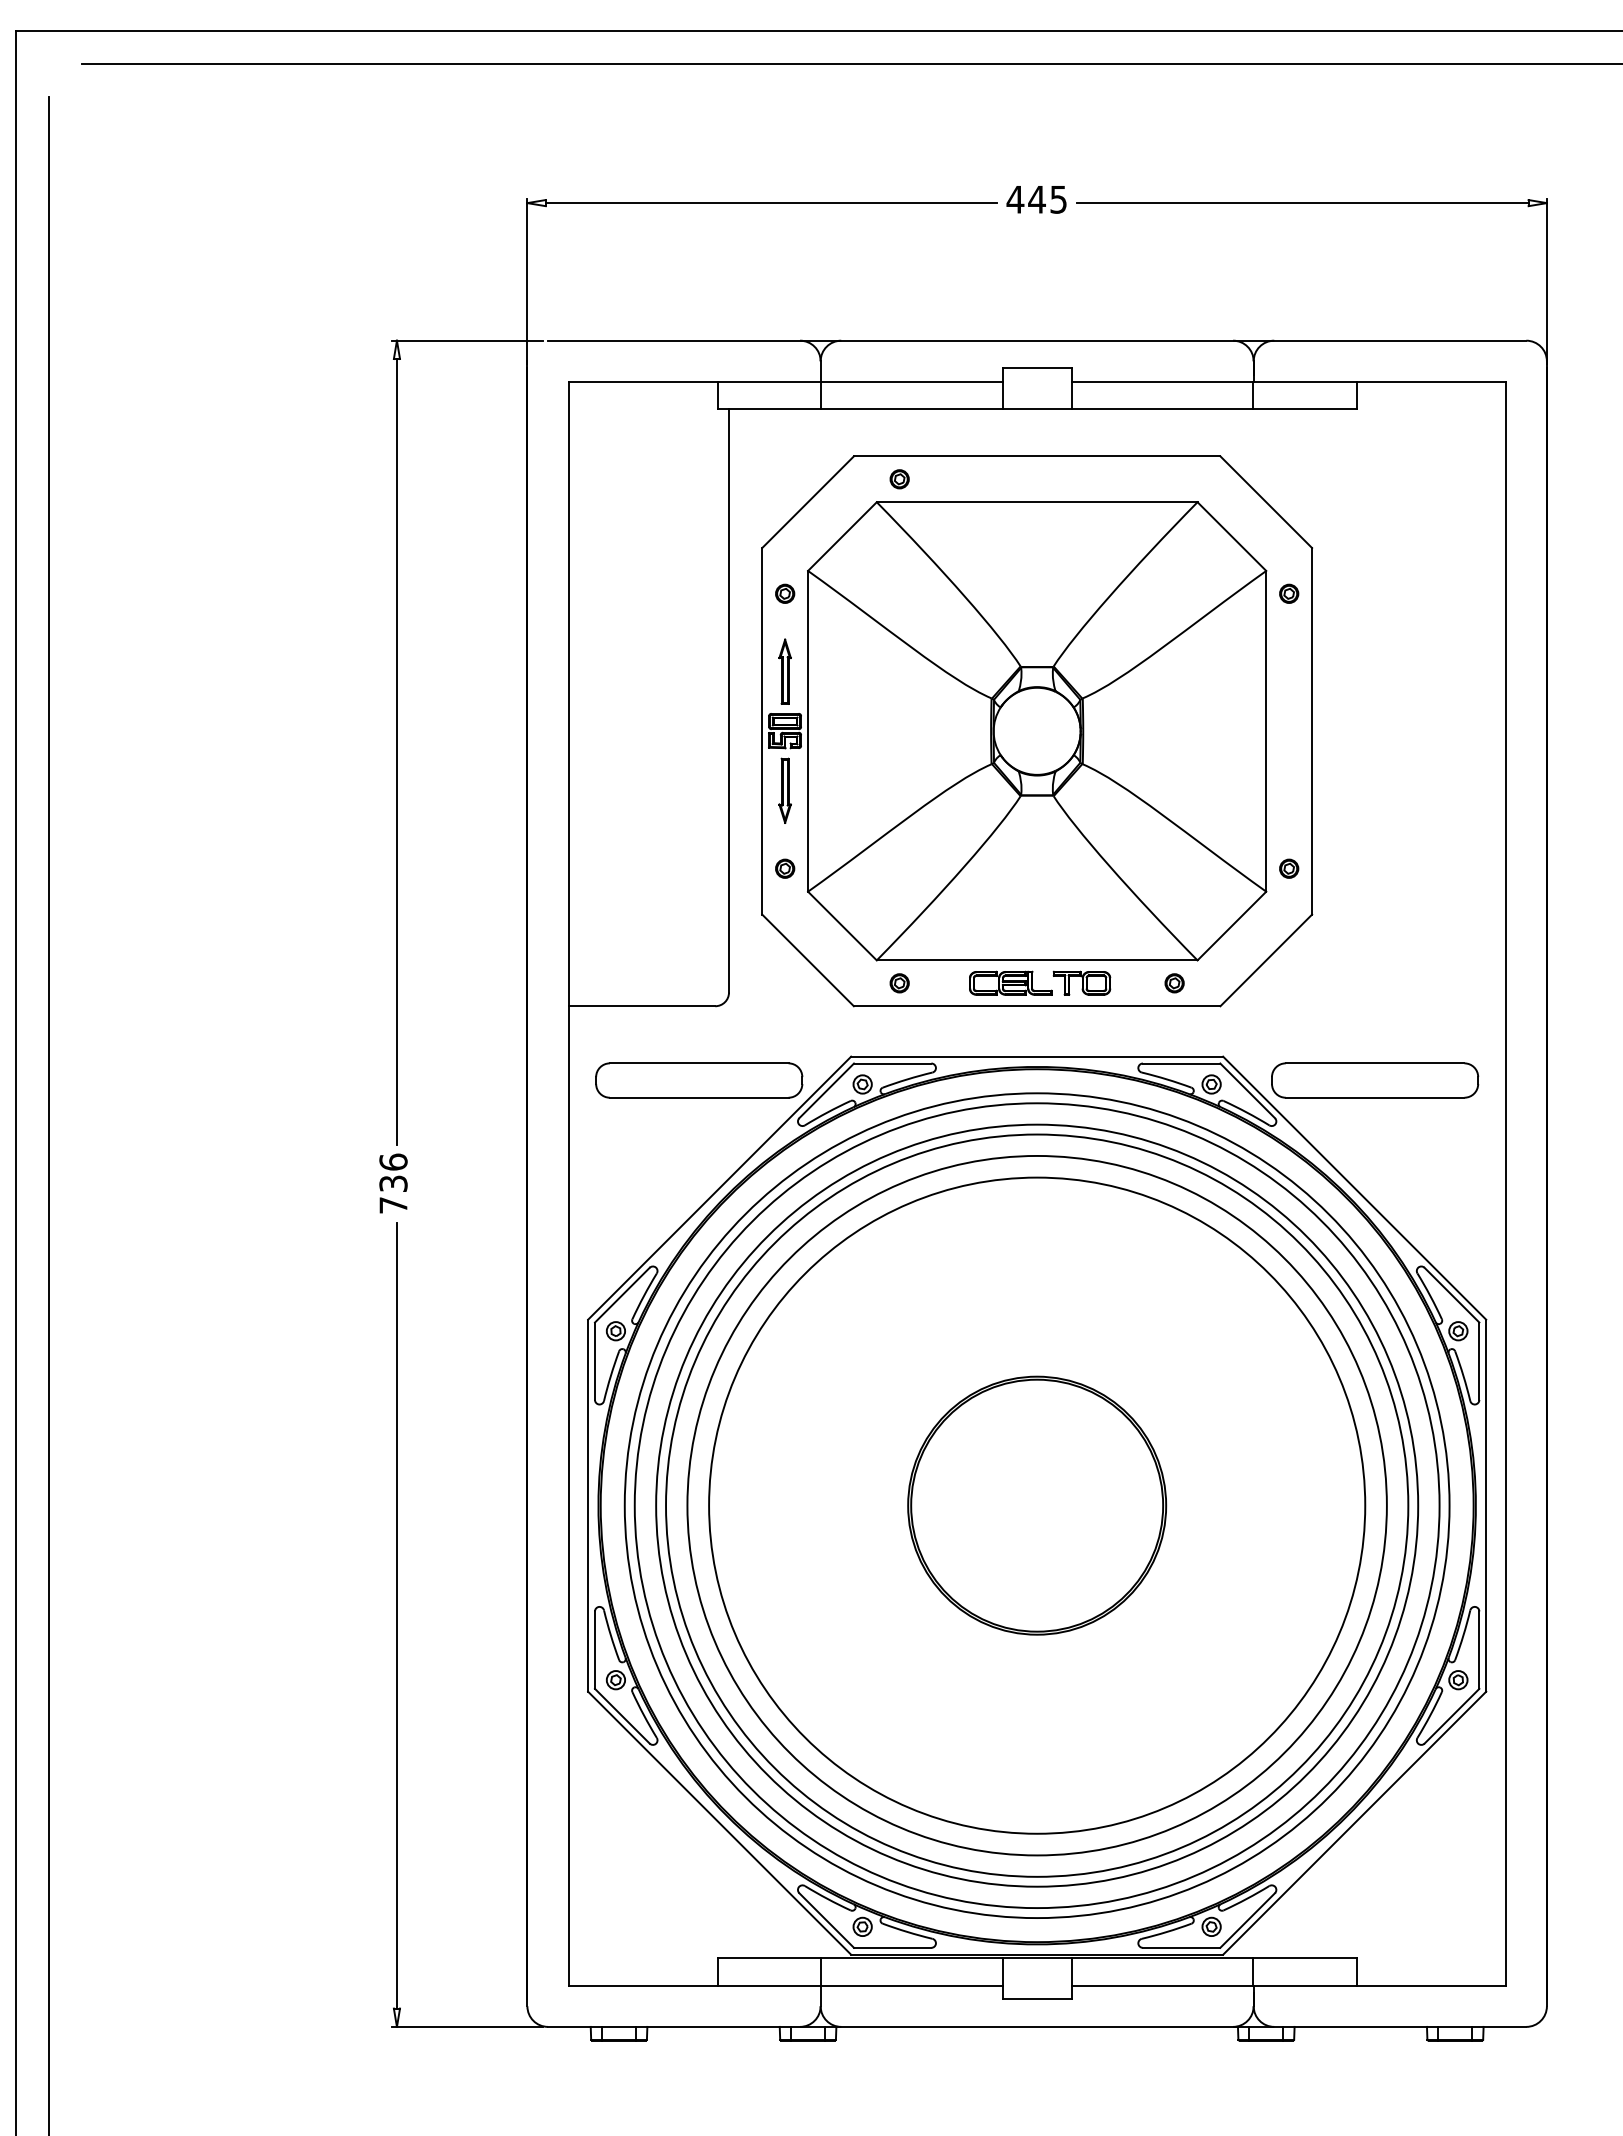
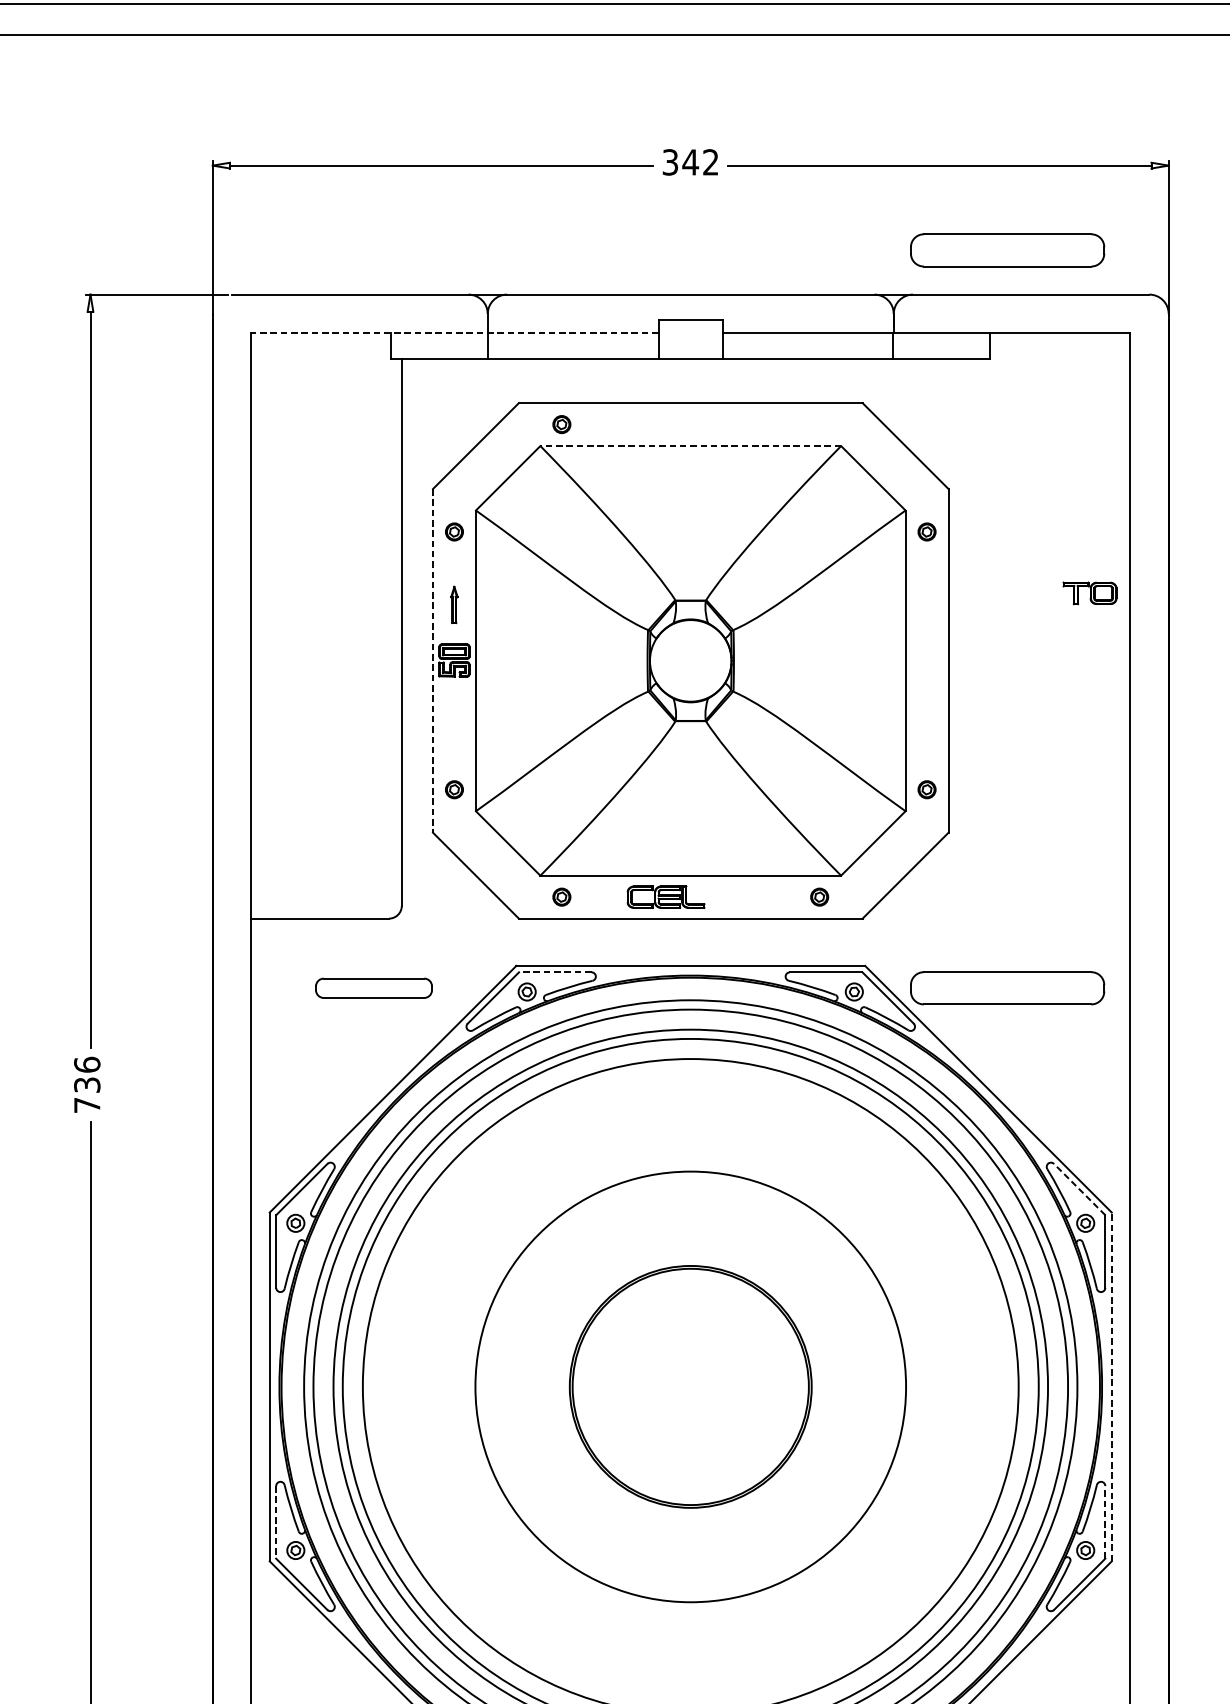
text: (1036, 199) -> (690, 162), 445 -> 342
part: (1375, 293) -> (1007, 250), added
line: (785, 381) -> (454, 332), solid -> dashed
line: (1036, 502) -> (690, 446), solid -> dashed
part: (784, 671) -> (453, 604), size x0.6
line: (762, 731) -> (433, 661), solid -> dashed
part: (784, 790) -> (453, 716), removed
part: (1081, 982) -> (1089, 592), moved
line: (892, 1063) -> (555, 972), solid -> dashed
part: (699, 1080) -> (374, 988), size x0.6
line: (1451, 1295) -> (1079, 1189), solid -> dashed
circle: (1037, 1505) -> (691, 1386), size x0.7
line: (1486, 1505) -> (1112, 1386), solid -> dashed
line: (595, 1650) -> (276, 1522), solid -> dashed
line: (1479, 1650) -> (1105, 1522), solid -> dashed

